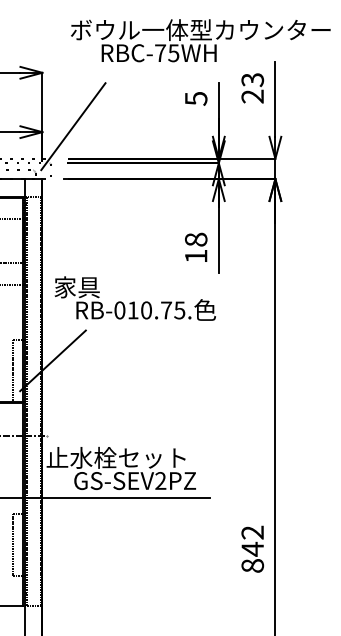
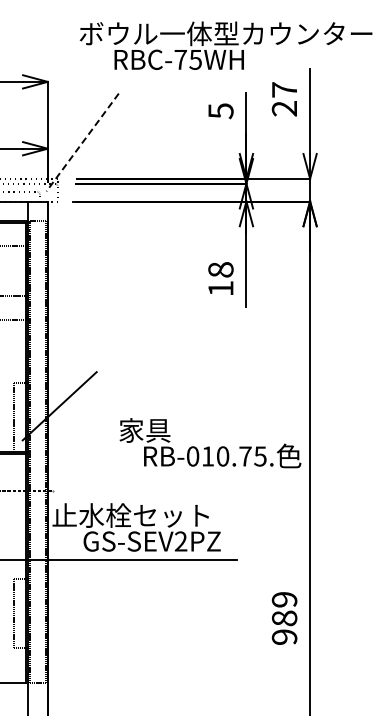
text: (252, 79) -> (284, 89), 23 -> 27
line: (73, 126) -> (82, 142), solid -> dashed
text: (135, 298) -> (210, 443), moved
text: (252, 549) -> (284, 618), 842 -> 989

